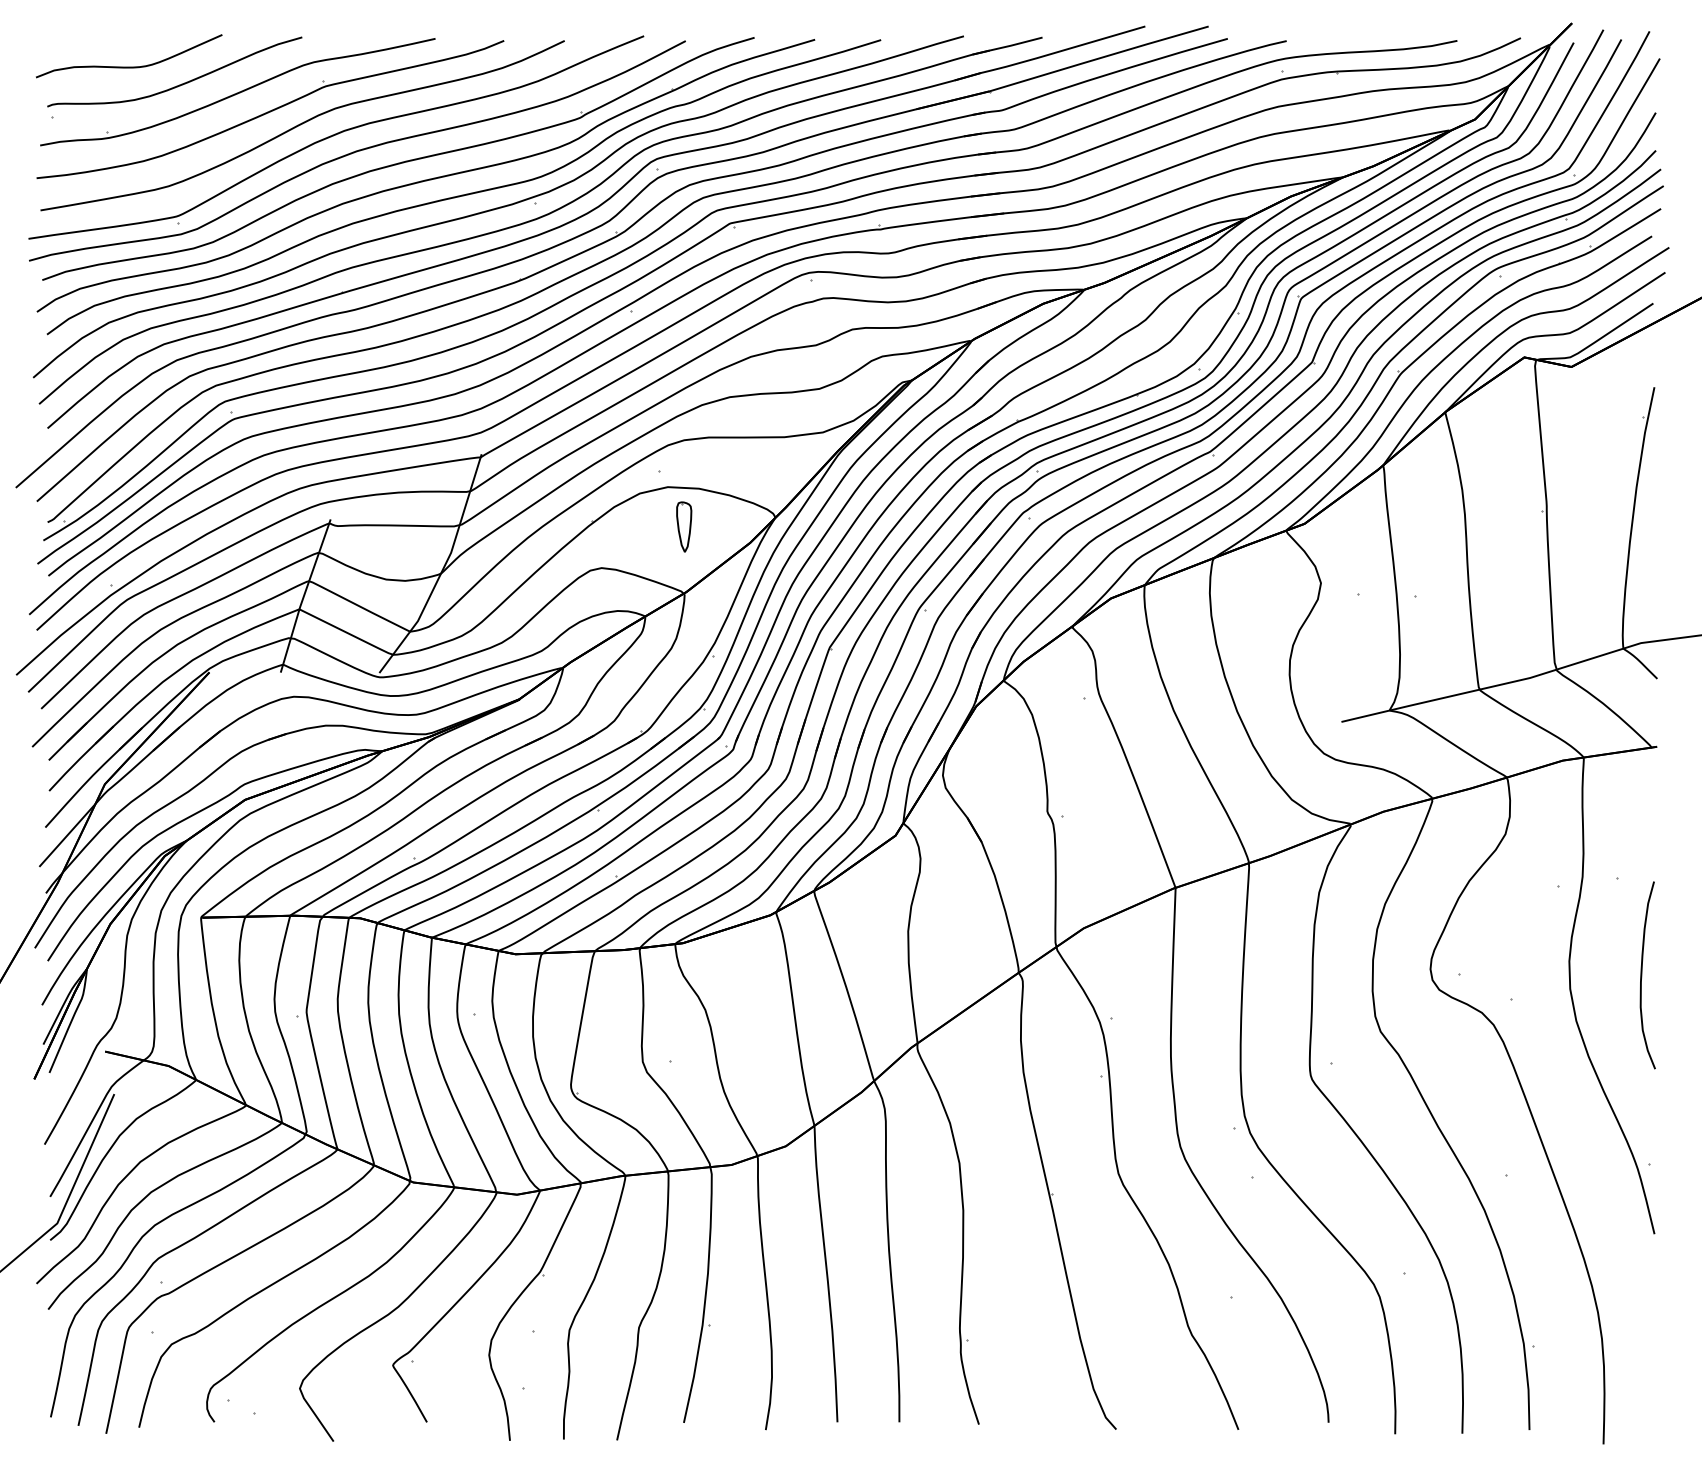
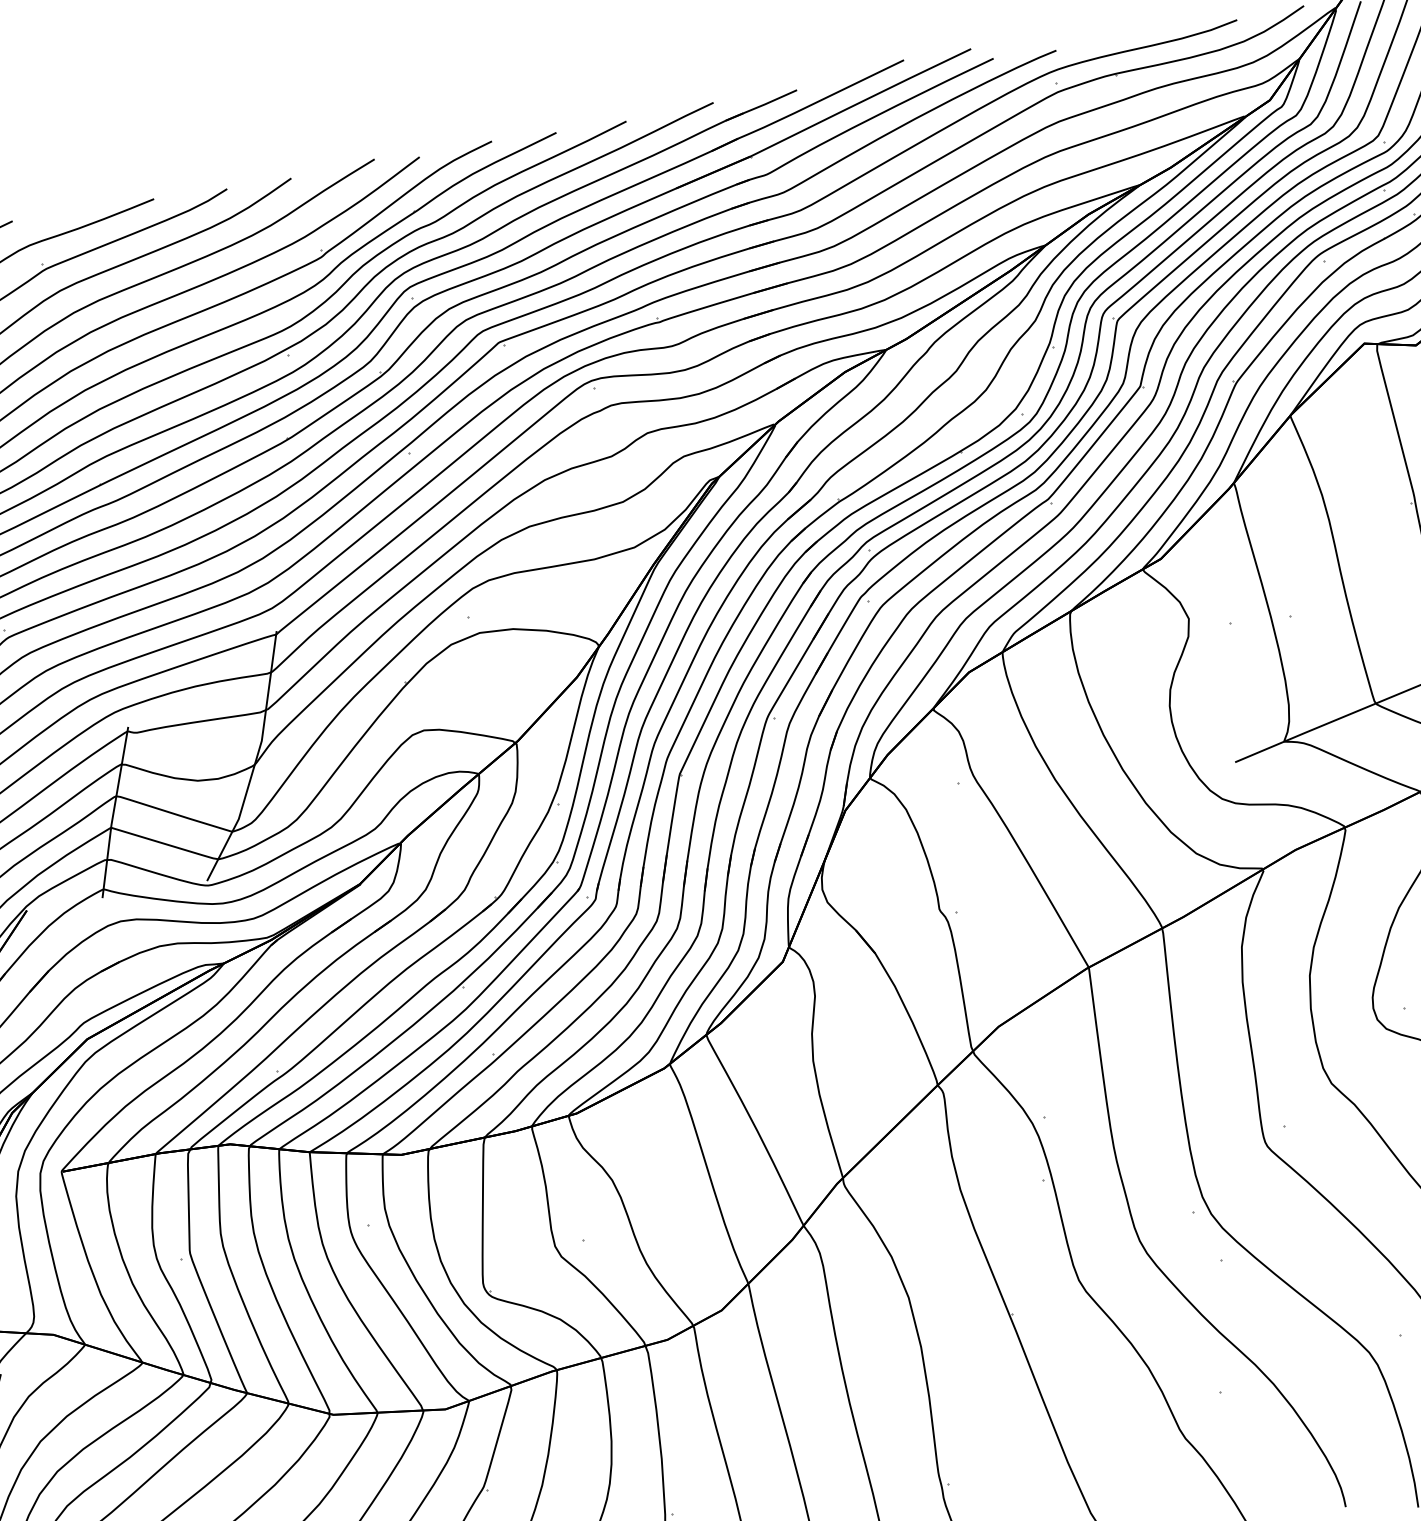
part: (684, 526) -> (504, 671), removed

